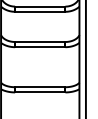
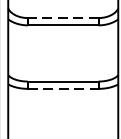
line: (39, 41) -> (62, 17), solid -> dashed
line: (40, 92) -> (63, 88), solid -> dashed

